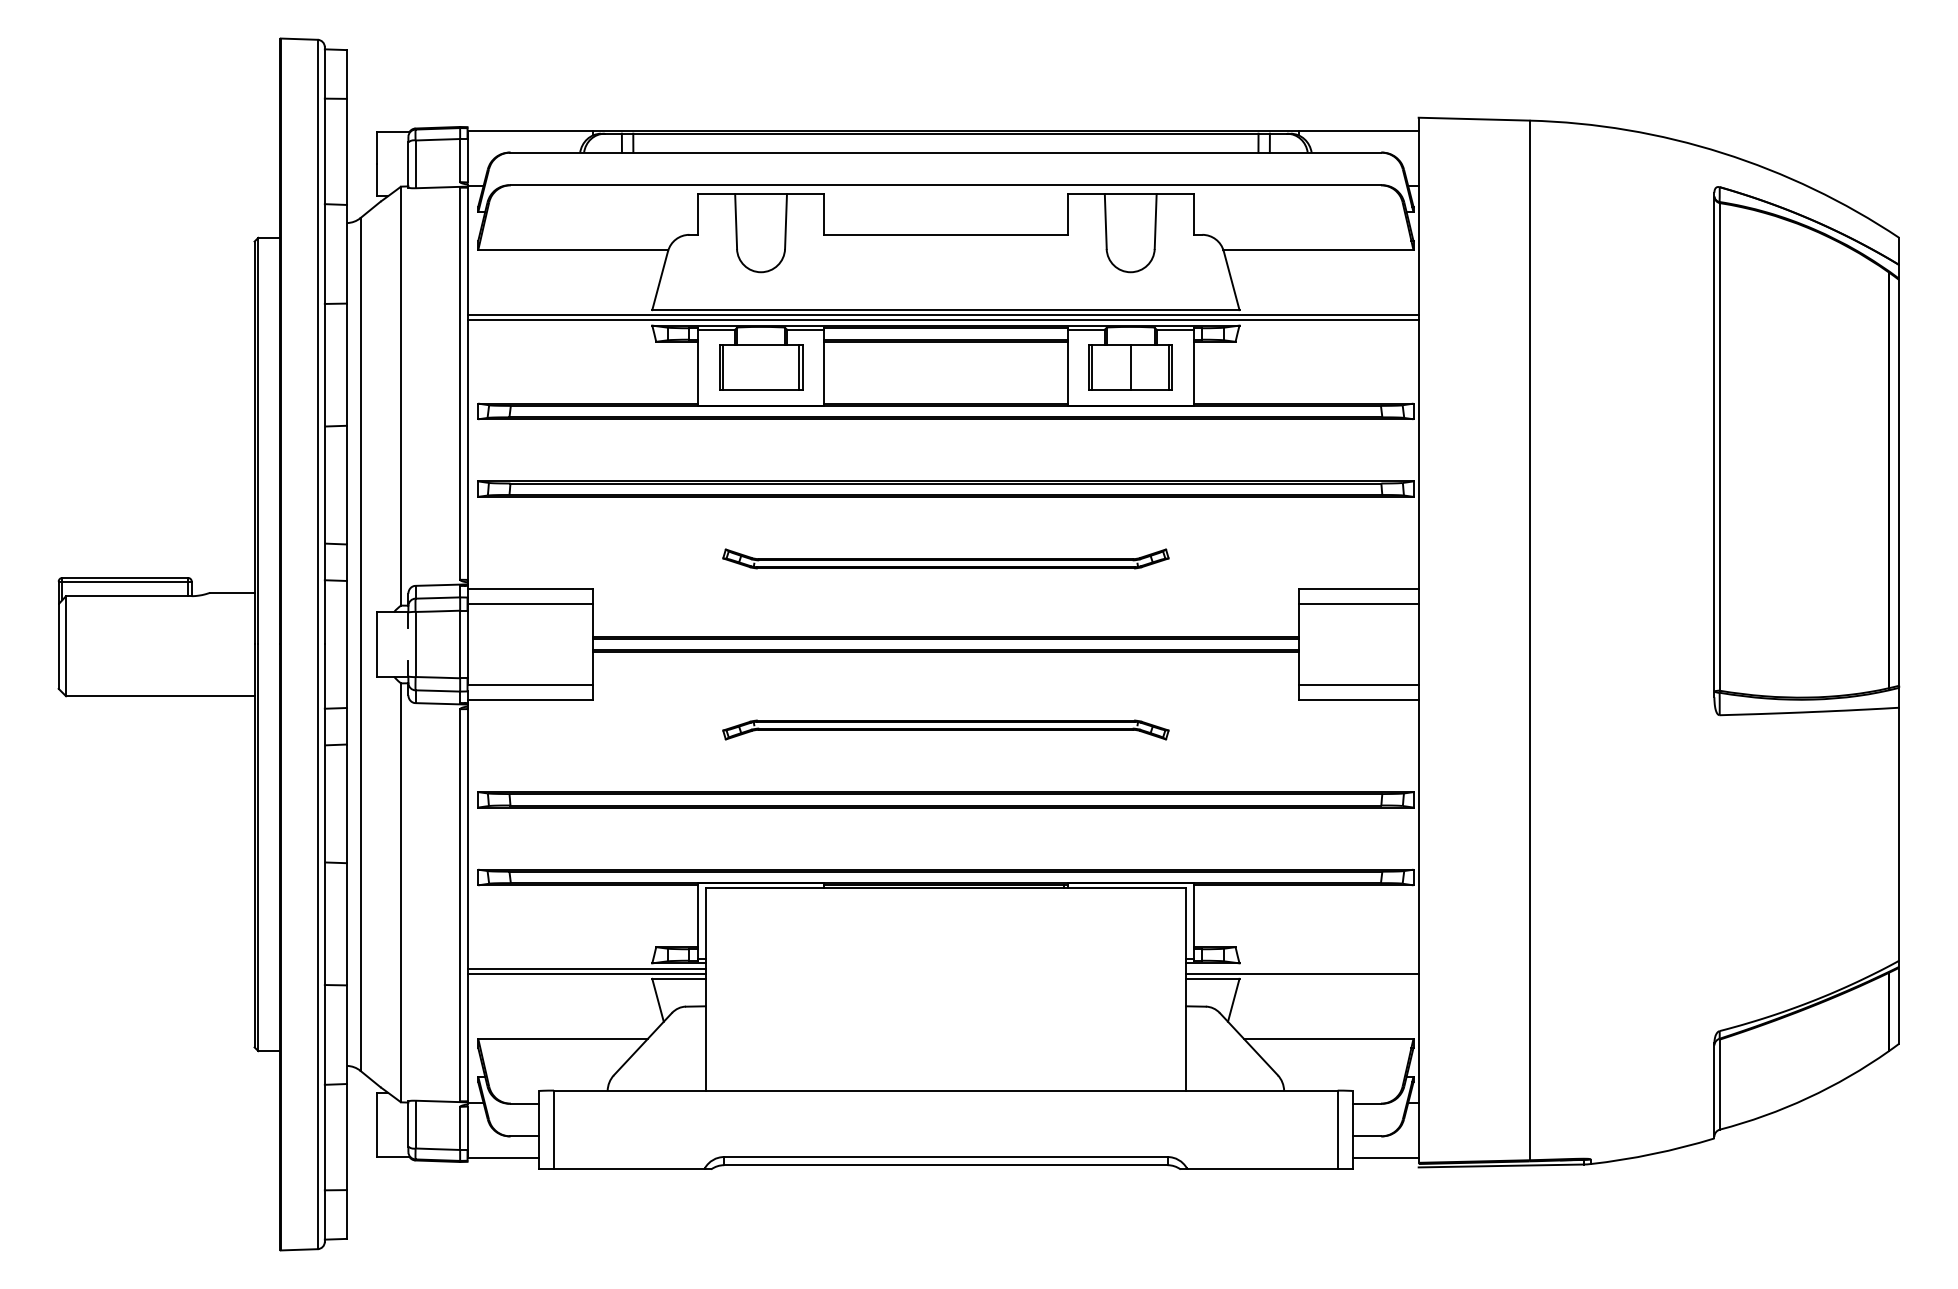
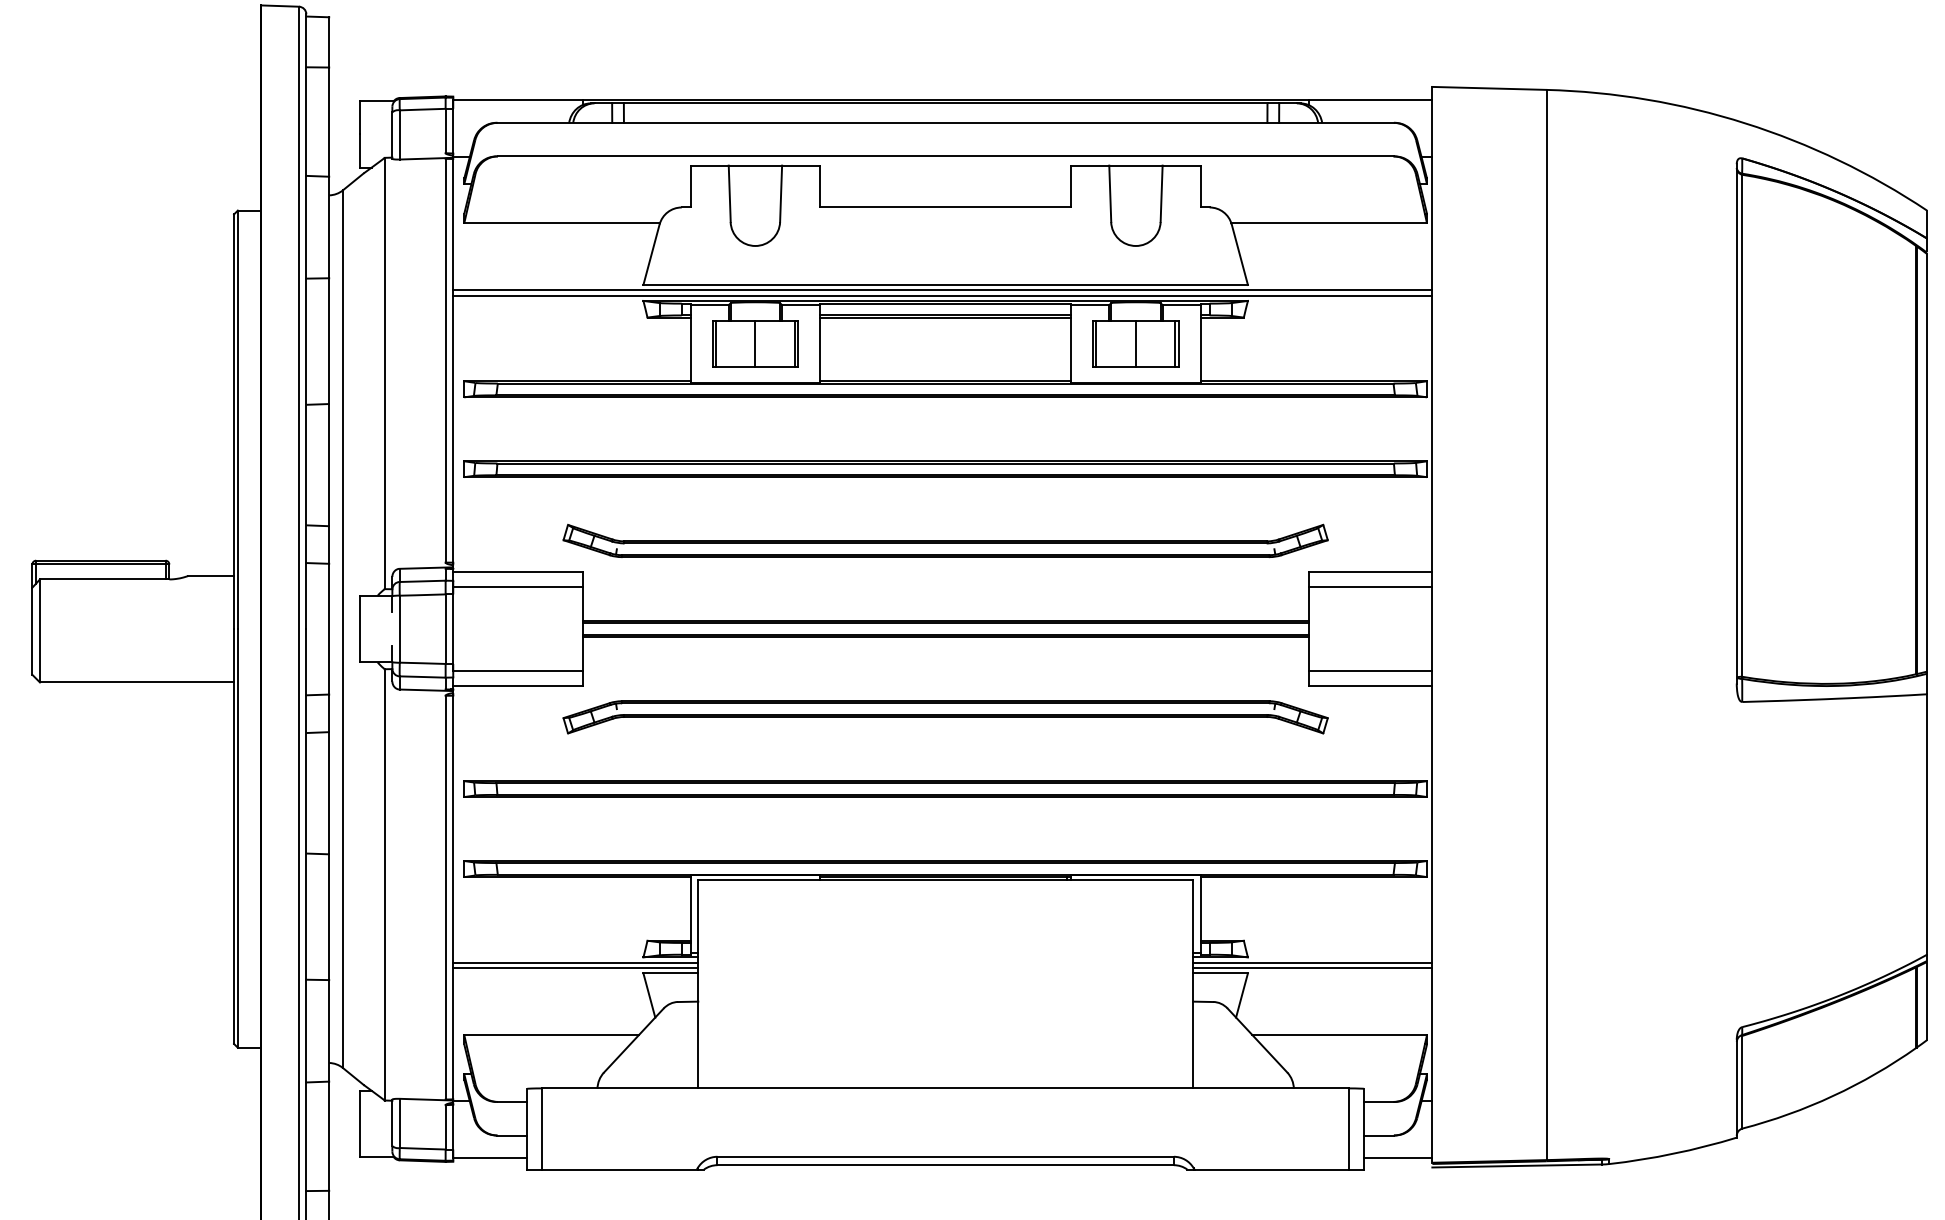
line: (761, 367) -> (755, 344), added
part: (945, 558) -> (945, 540), size x1.67
part: (945, 729) -> (945, 716), size x1.67
line: (1302, 968) -> (1312, 962), added

